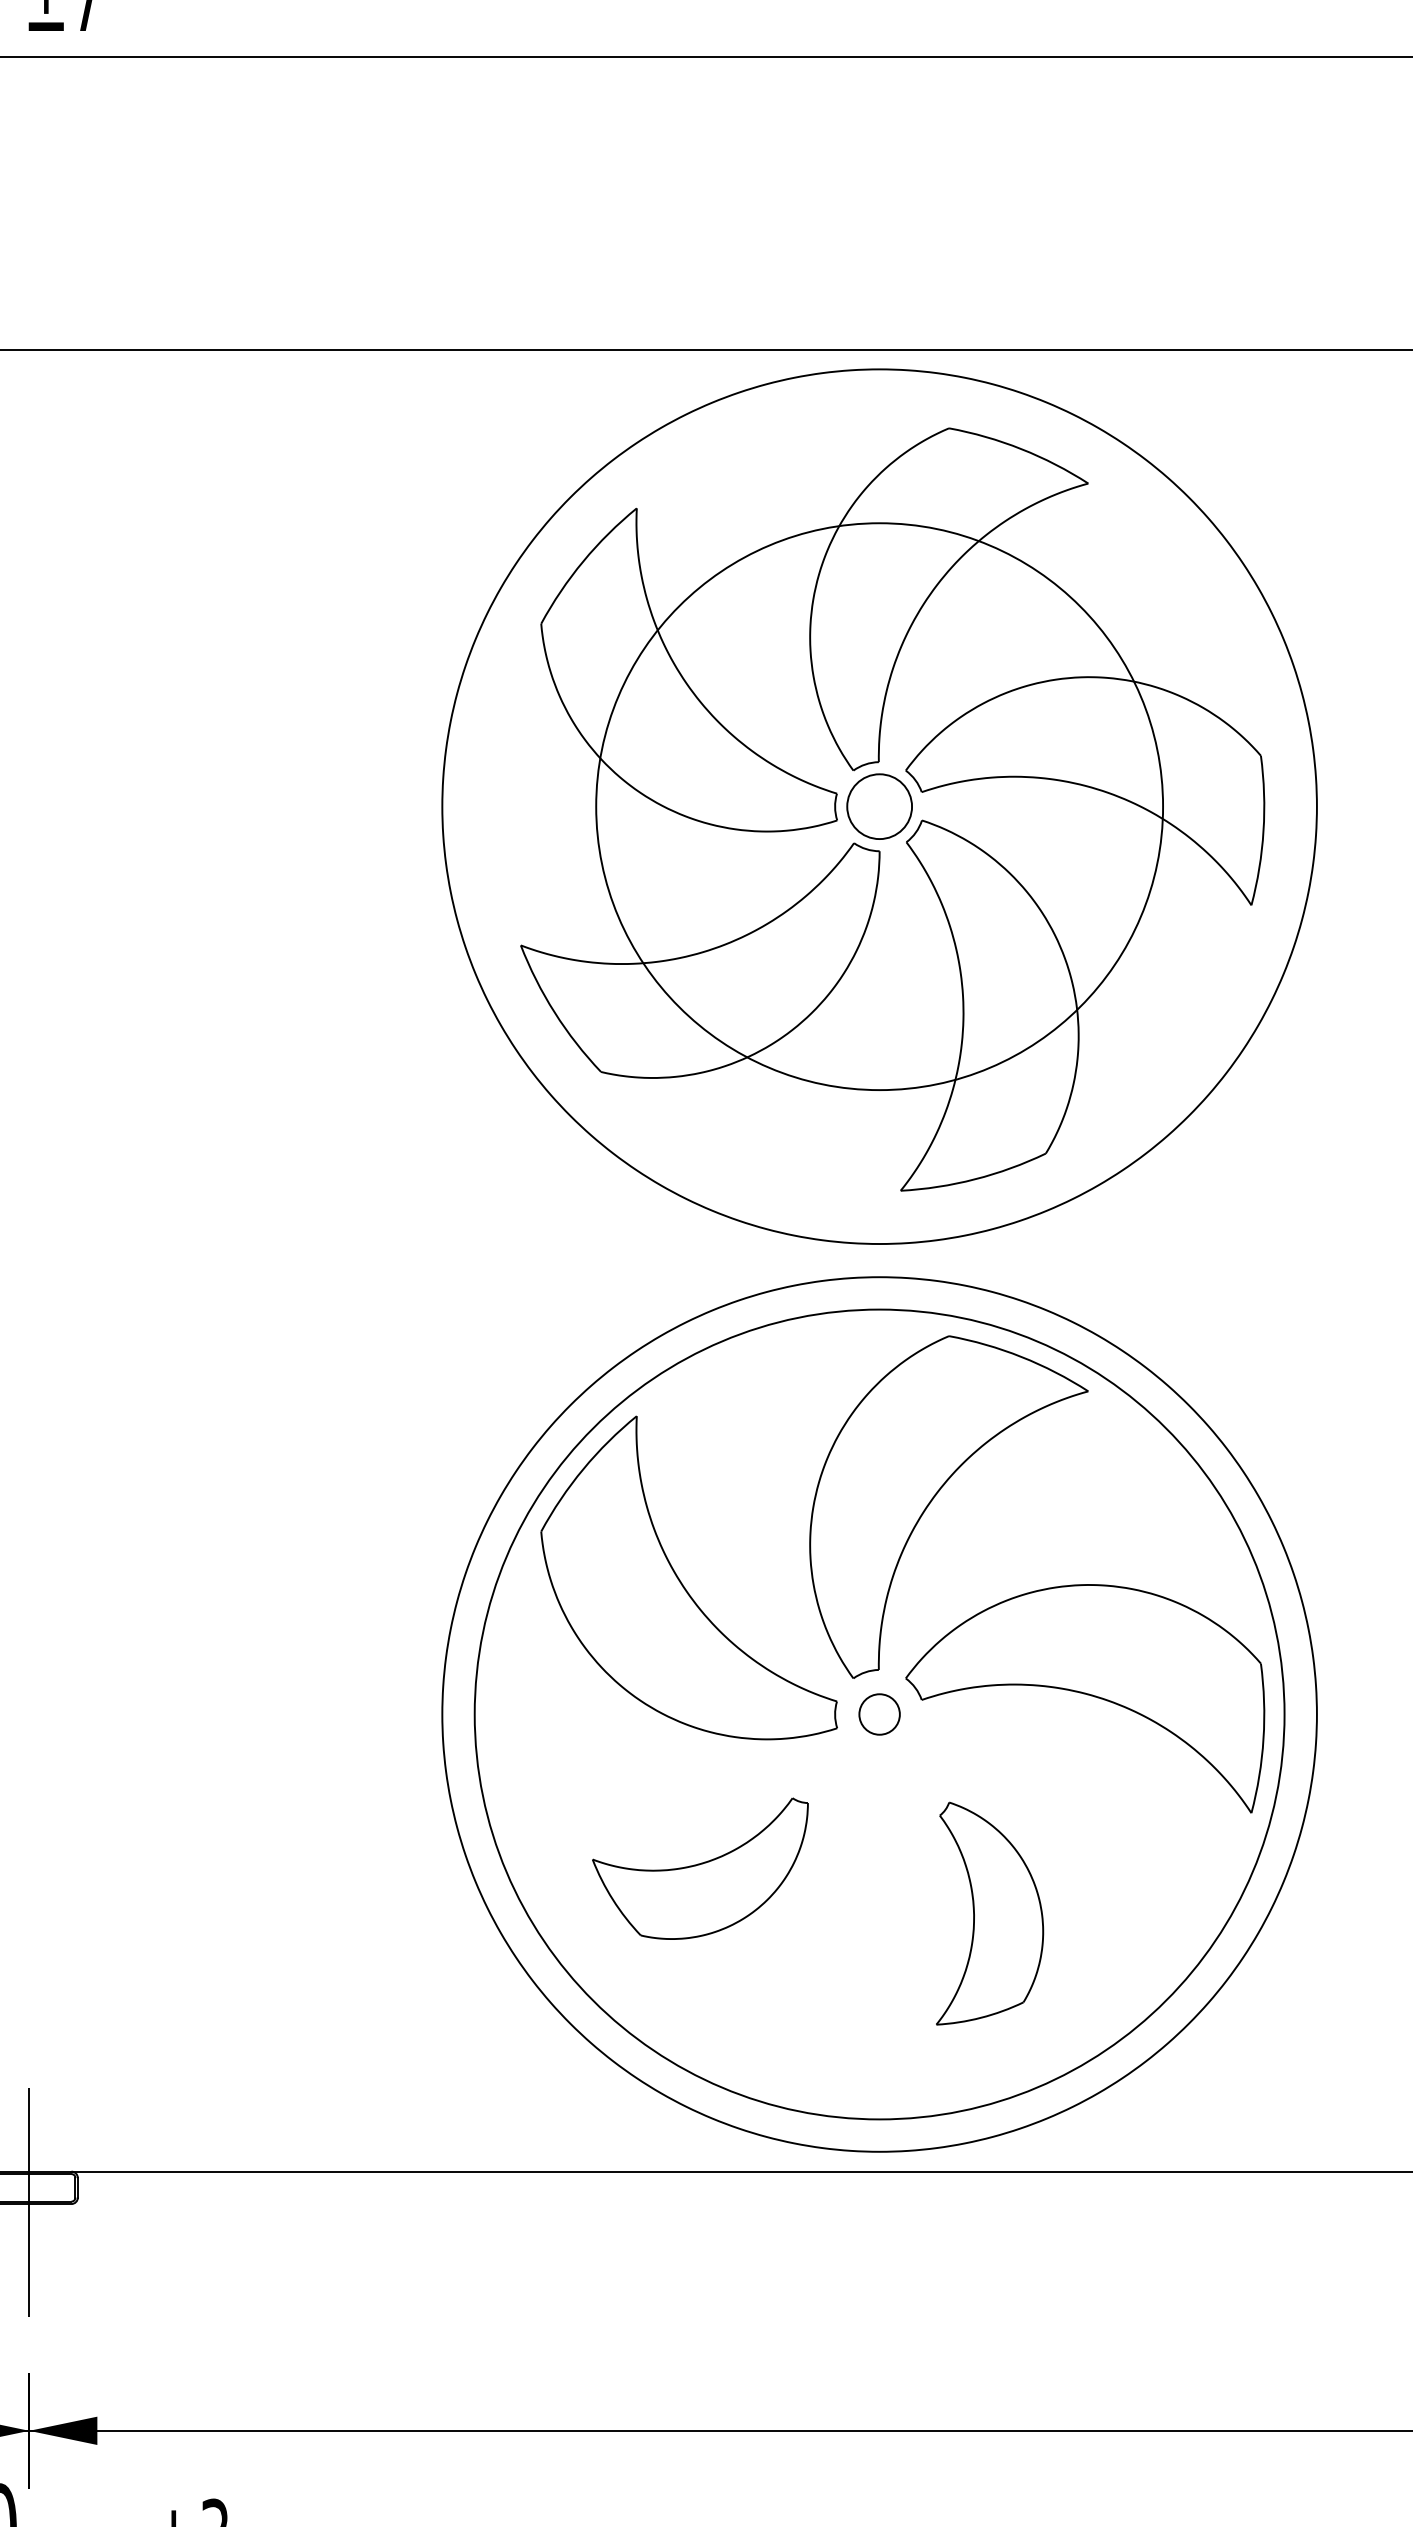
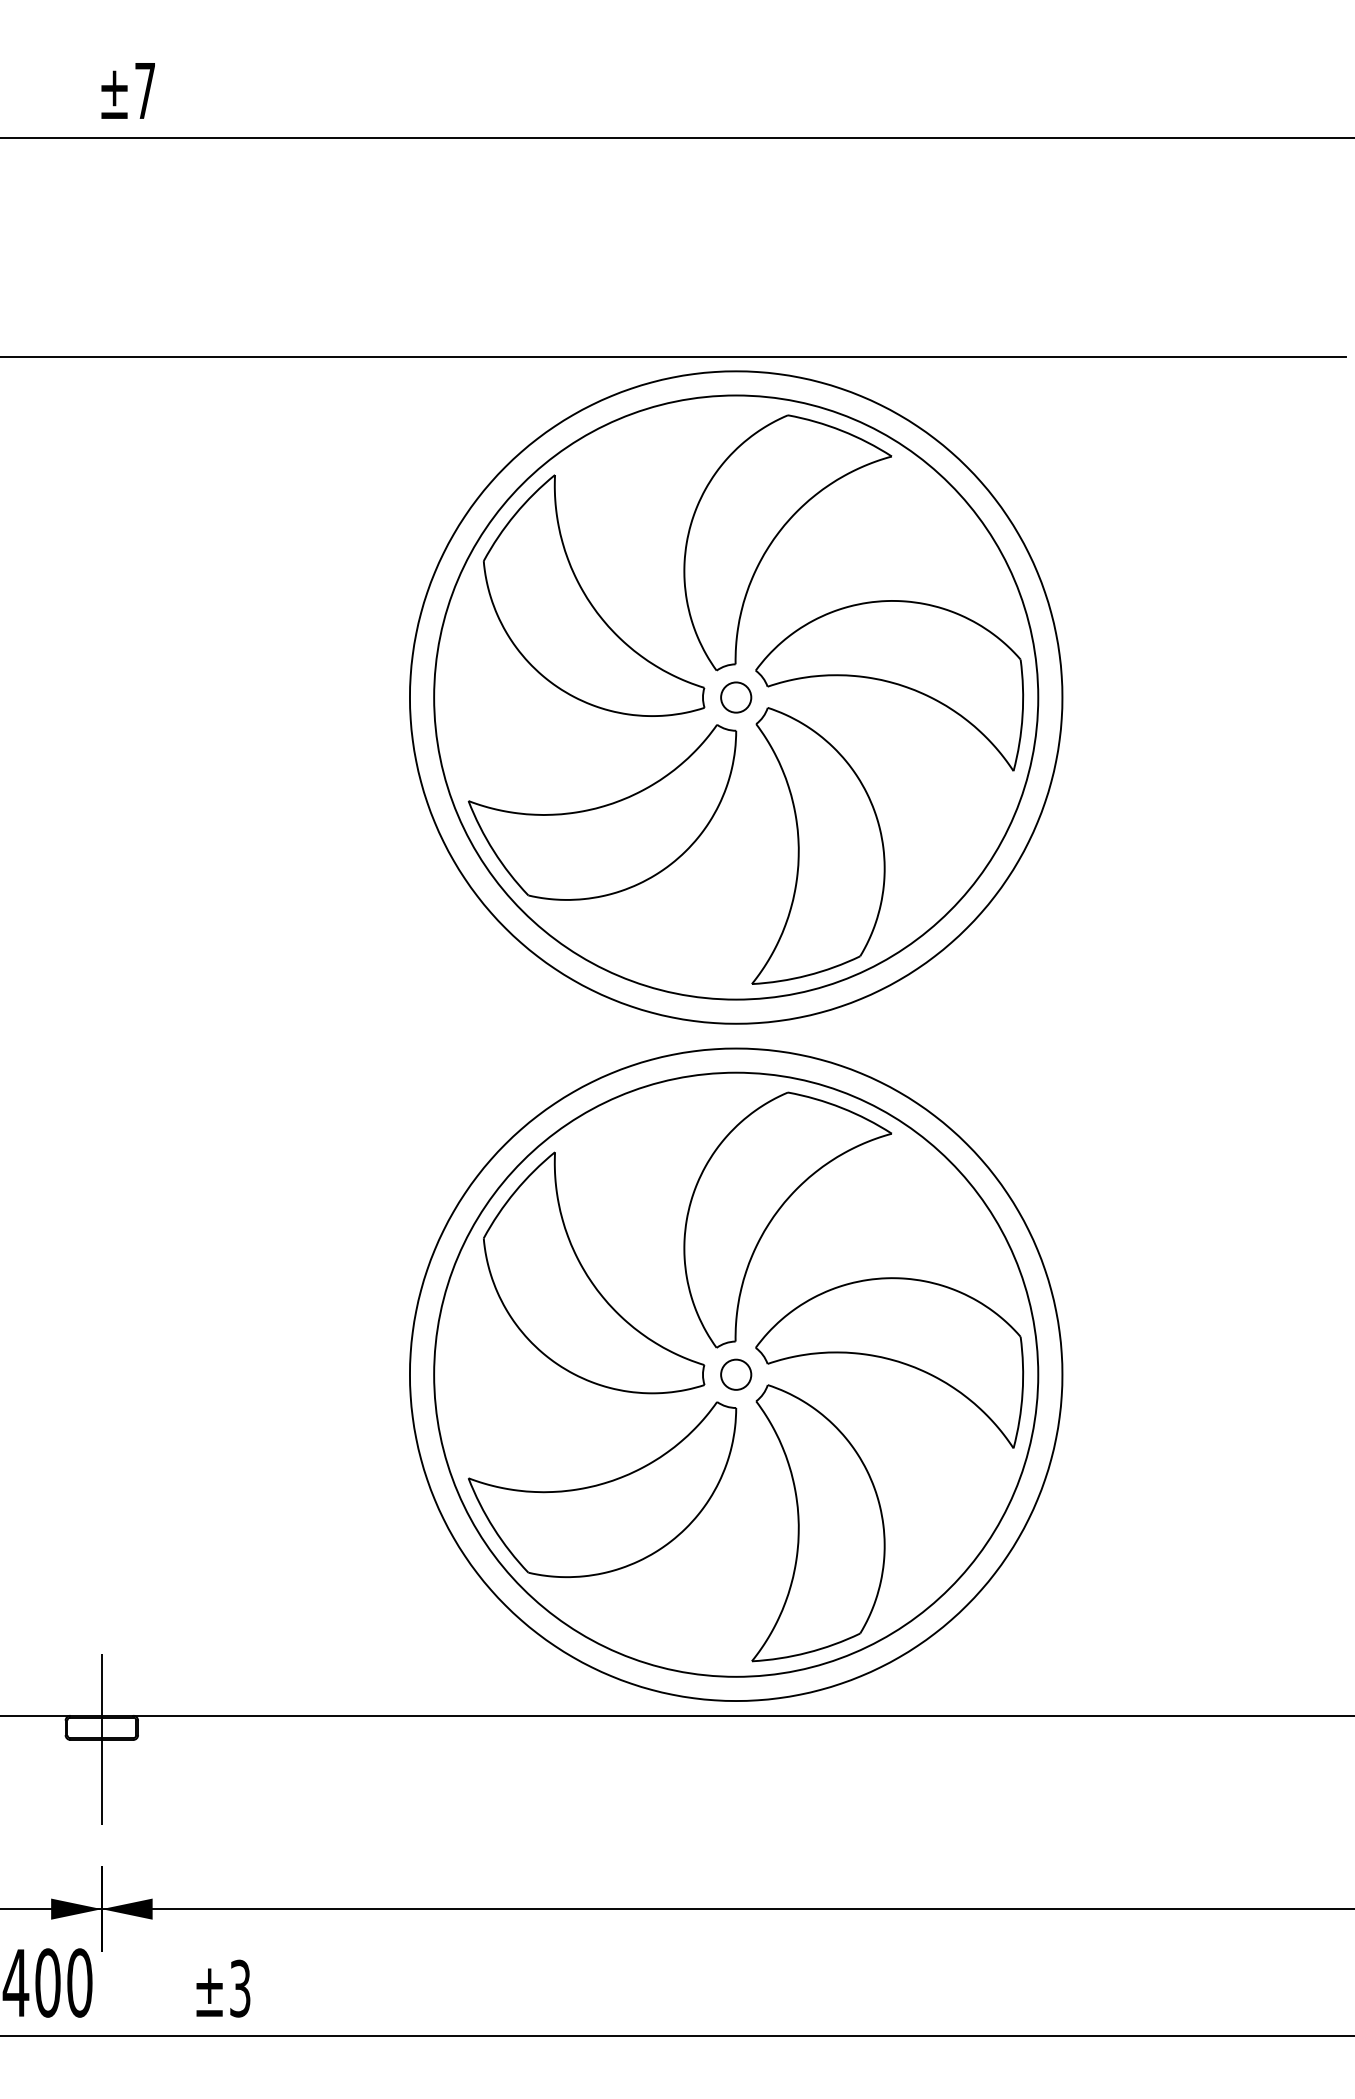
circle: (880, 806) -> (736, 697), size x0.62
circle: (880, 806) -> (736, 697), size x1.43
part: (700, 1868) -> (602, 1489), size x1.67
part: (989, 1913) -> (818, 1523), size x1.67

